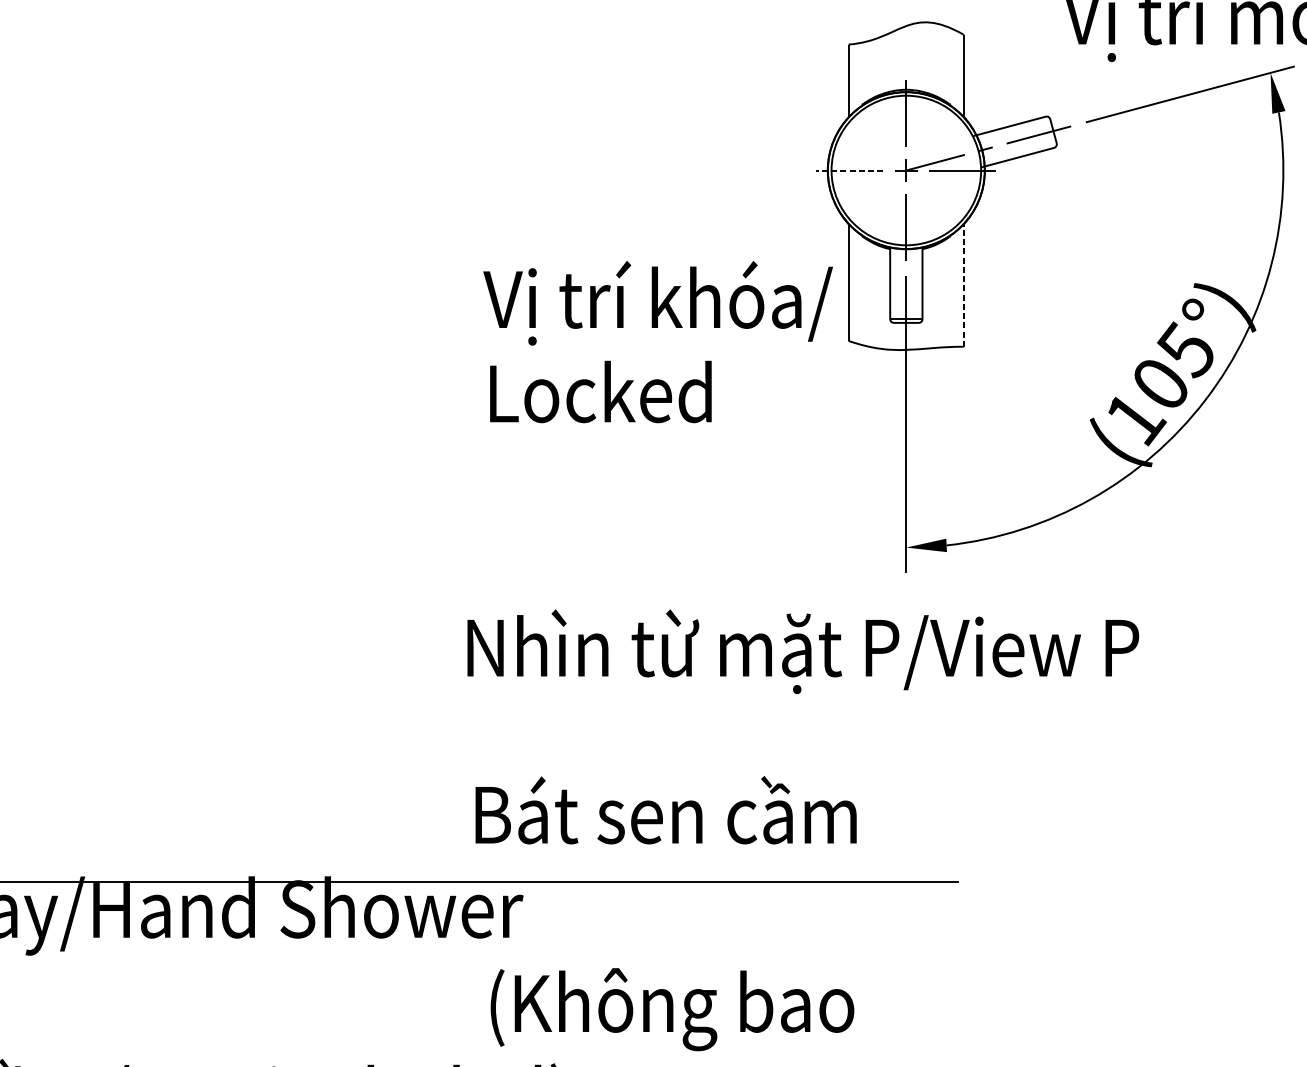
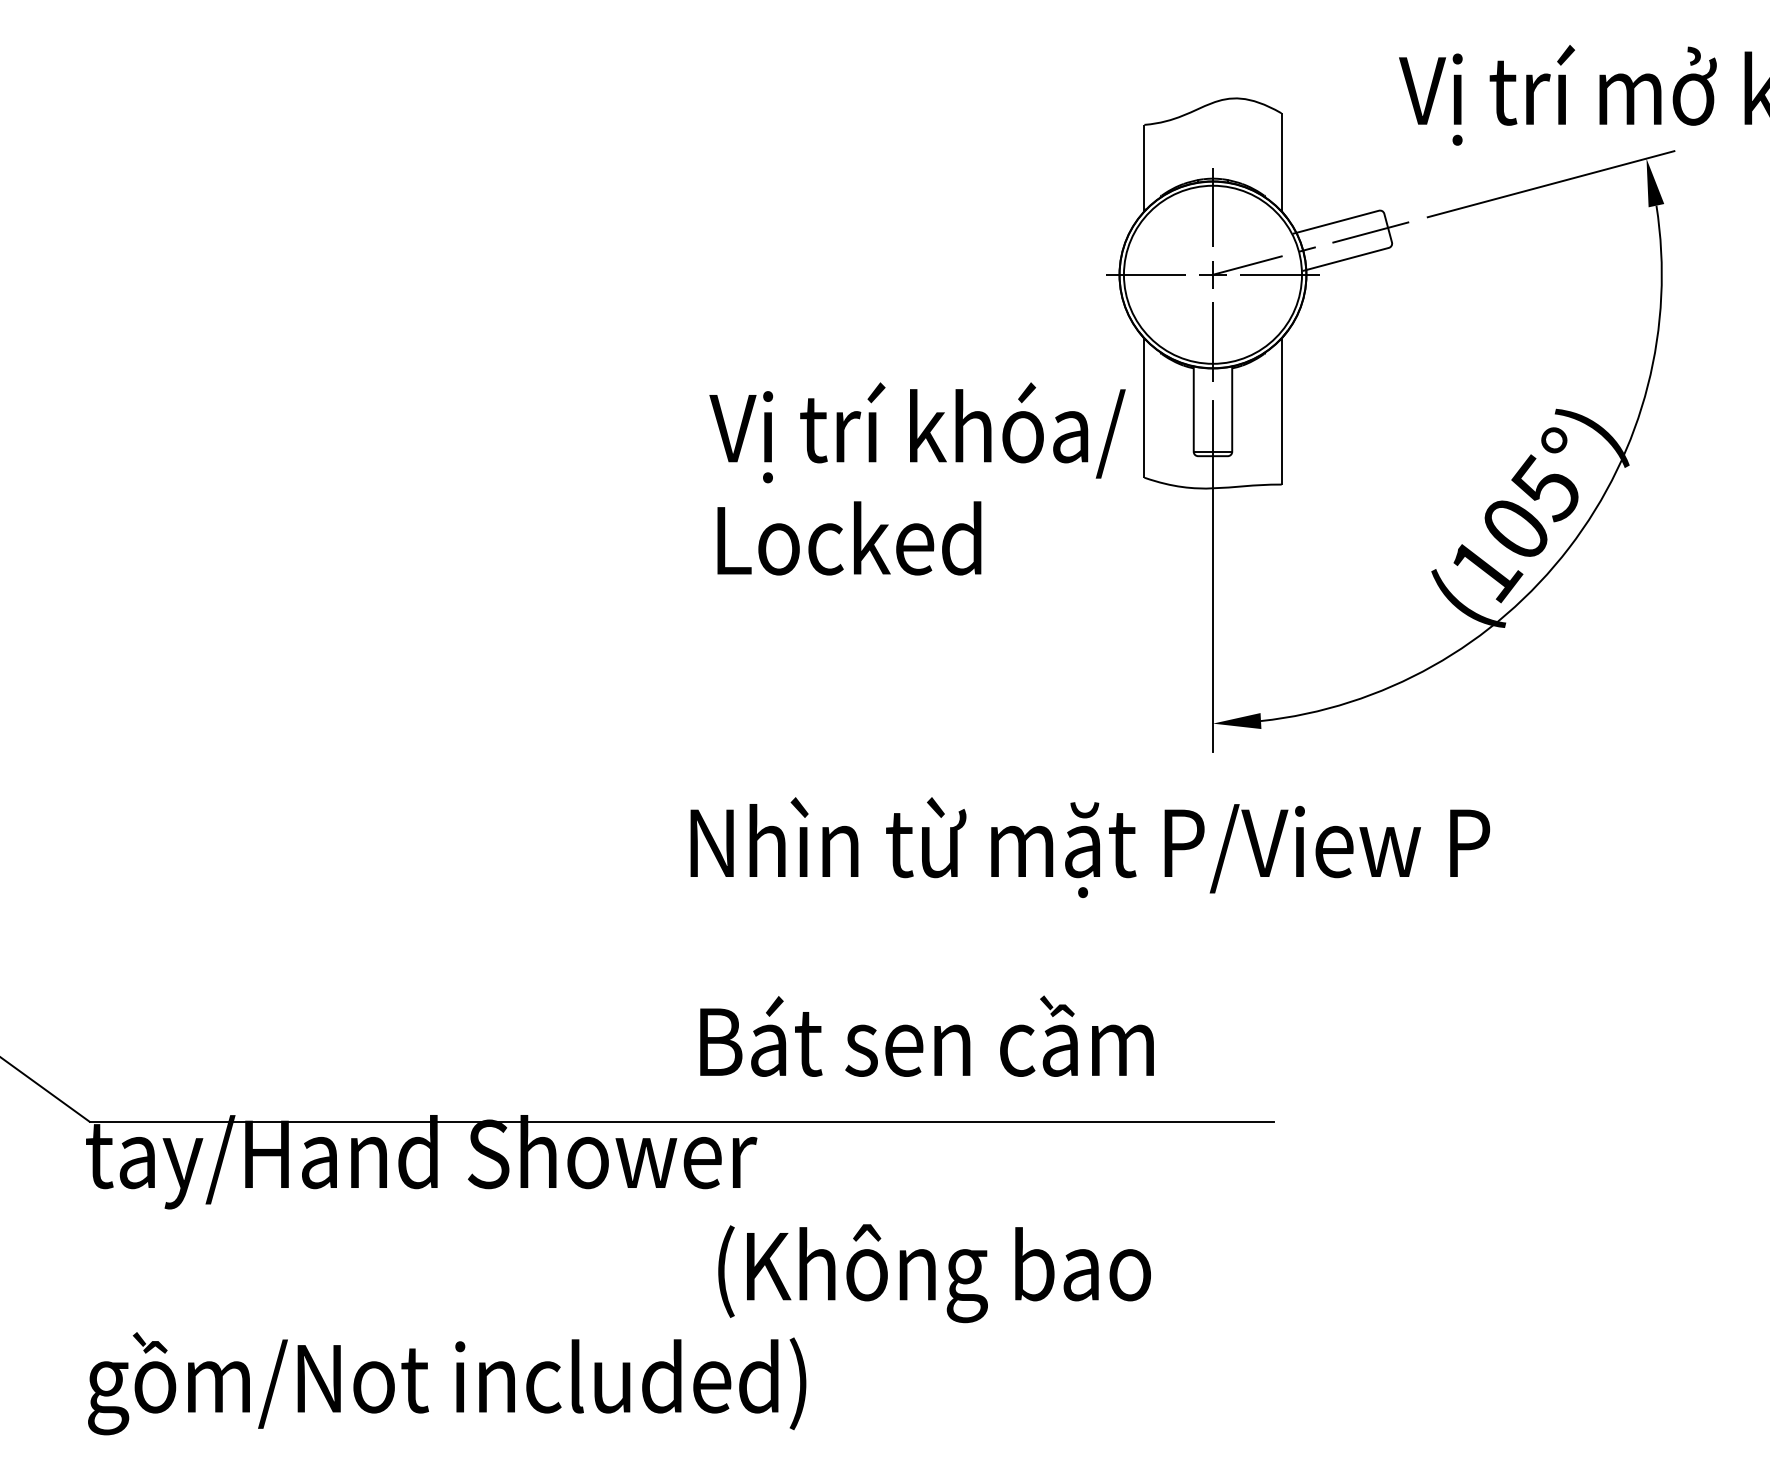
line: (849, 170) -> (1145, 274), dashed -> solid
line: (963, 284) -> (1281, 410), dashed -> solid

